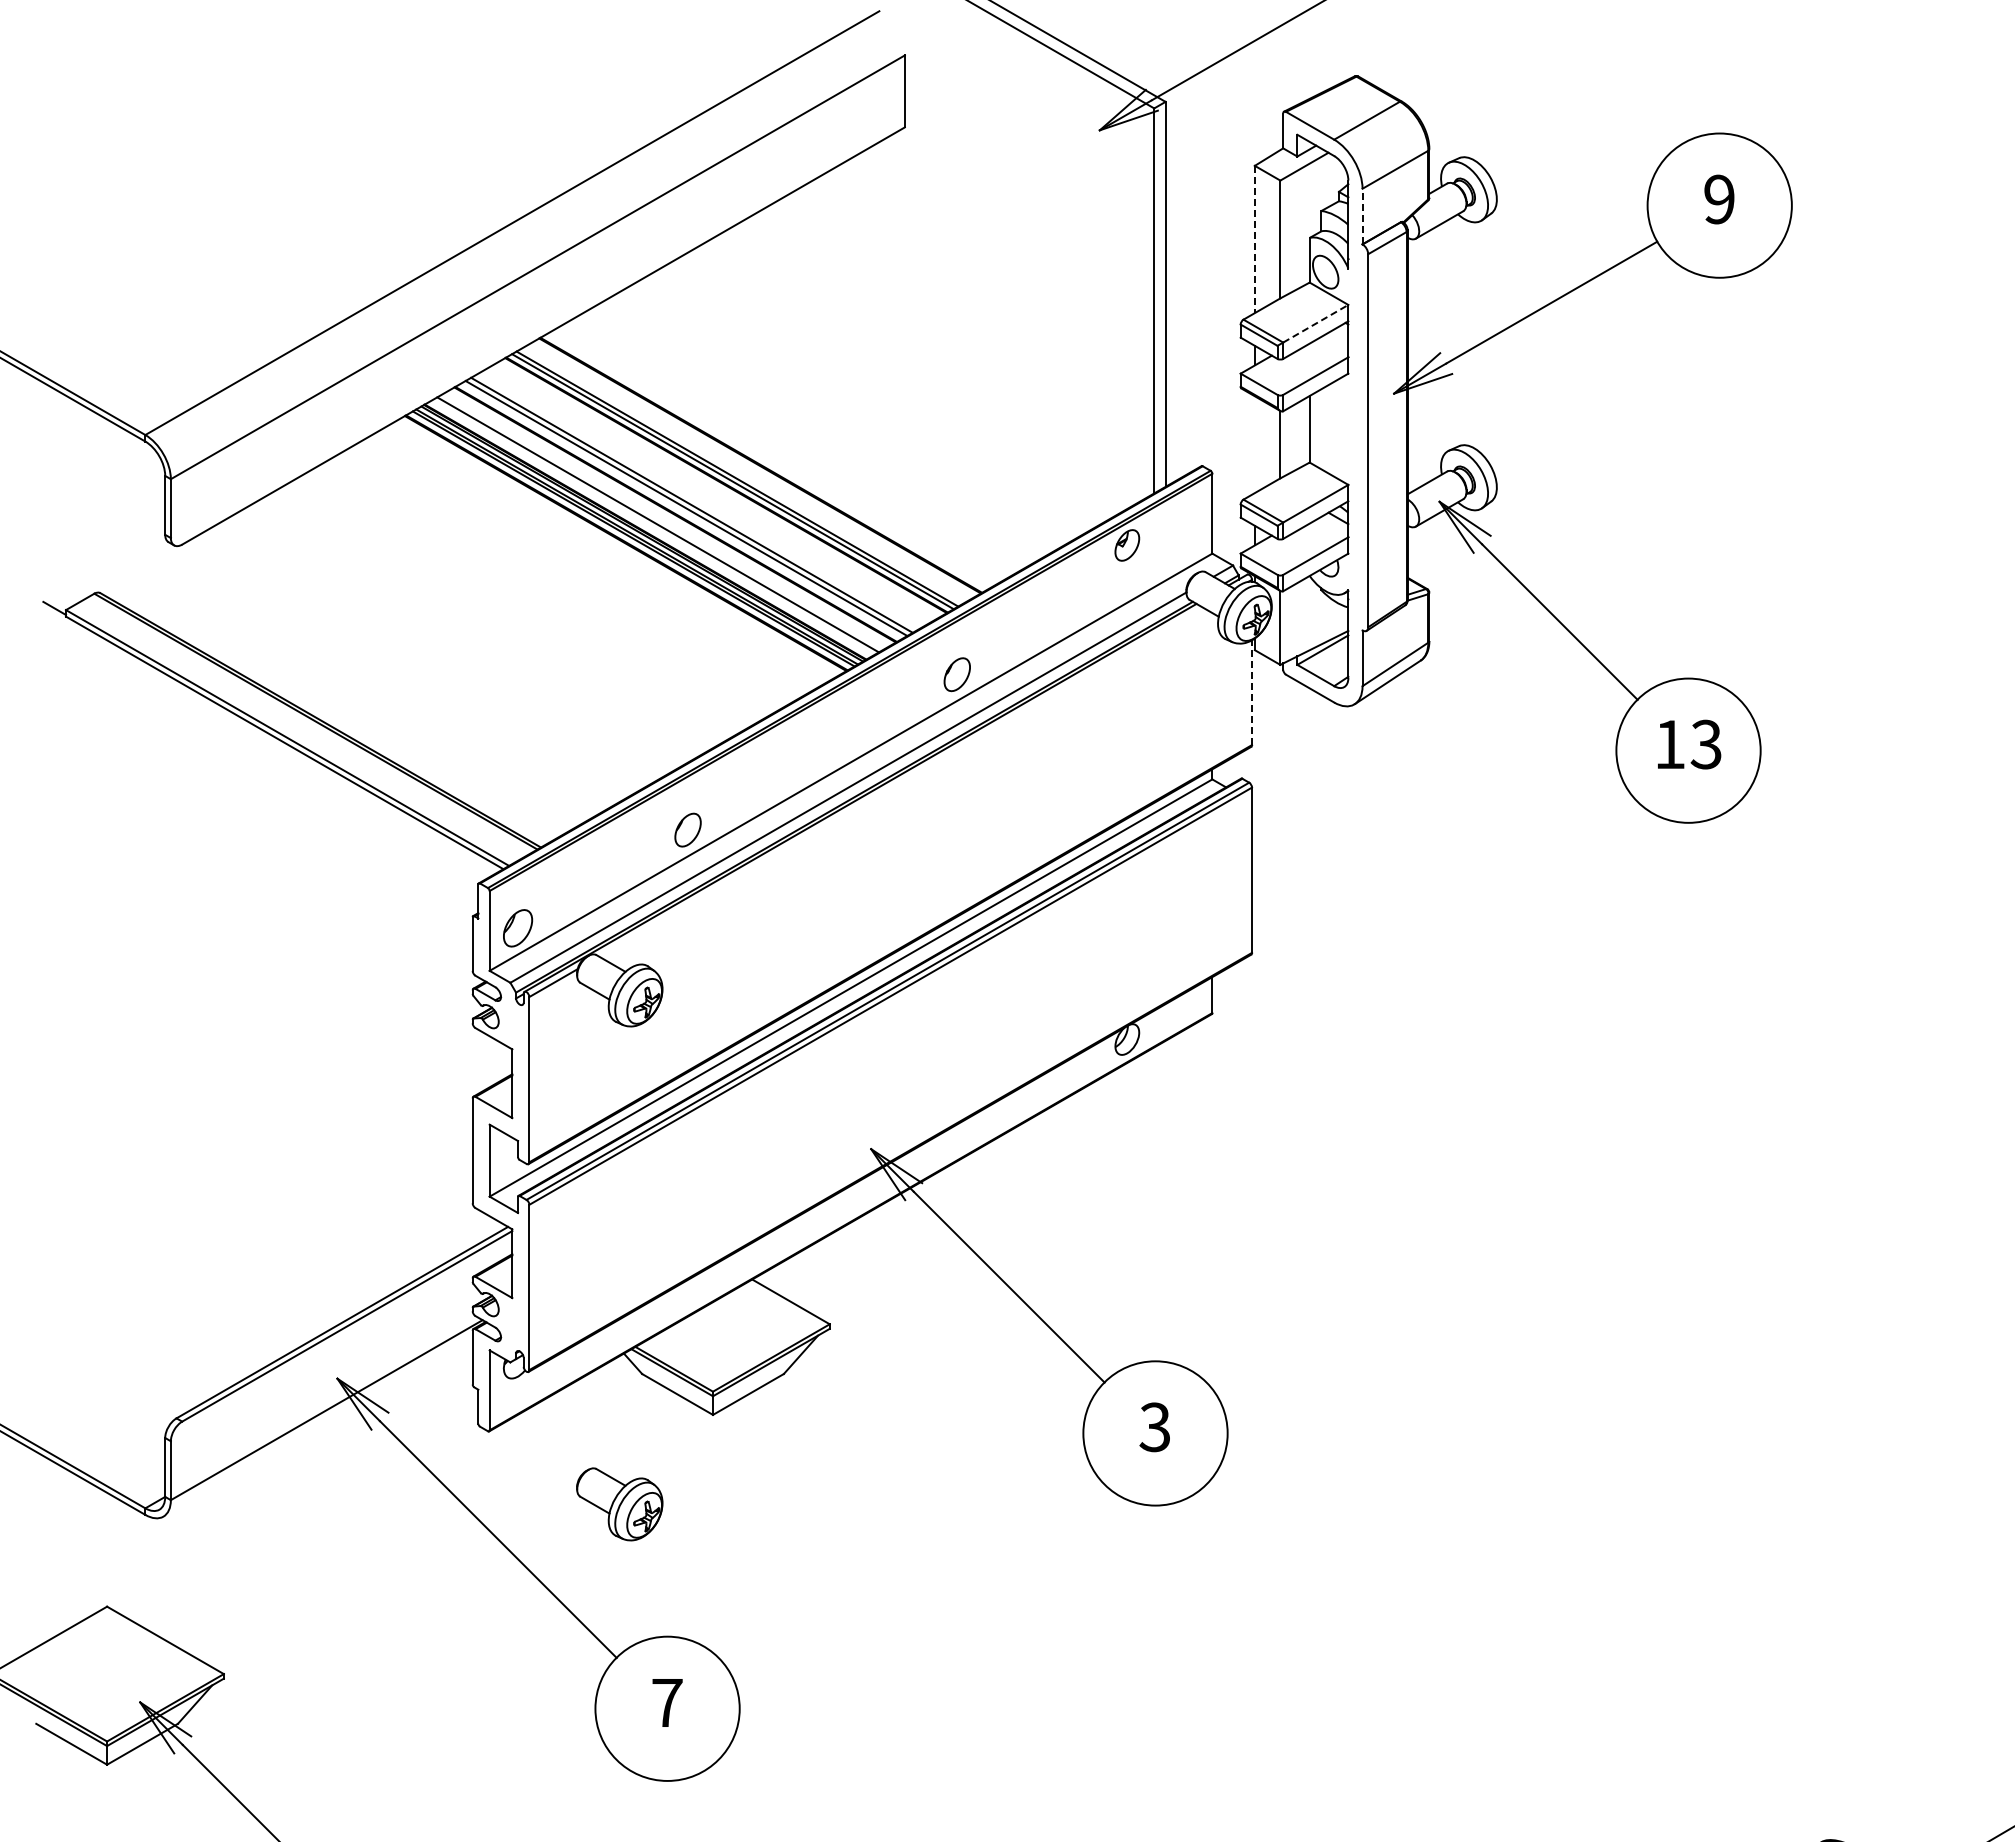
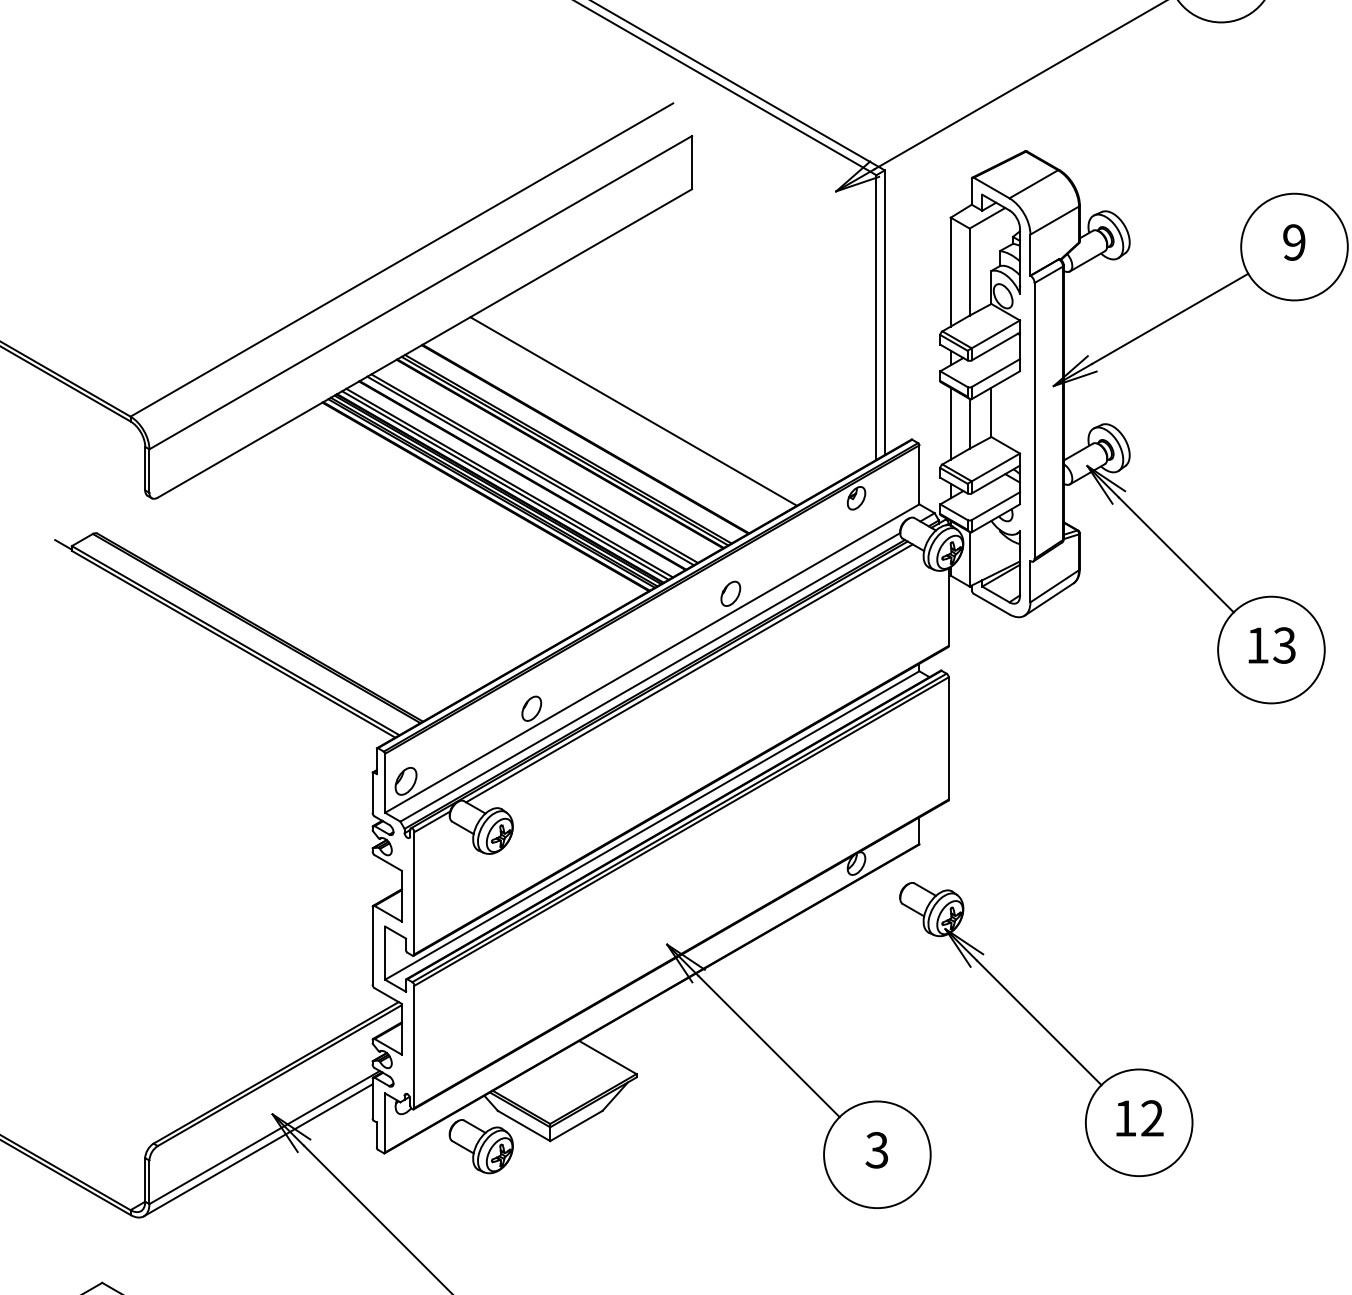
line: (1362, 216) -> (1030, 255), dashed -> solid
line: (1254, 239) -> (950, 272), dashed -> solid
line: (1315, 323) -> (995, 334), dashed -> solid
line: (825, 427) -> (633, 411), added
line: (1254, 444) -> (950, 423), added
line: (652, 527) -> (505, 485), added
line: (1252, 692) -> (949, 607), dashed -> solid
line: (901, 781) -> (689, 672), added
part: (1383, 1263) -> (1045, 1029), added
line: (317, 1427) -> (257, 1150), added
part: (619, 1504) -> (481, 1146), moved

